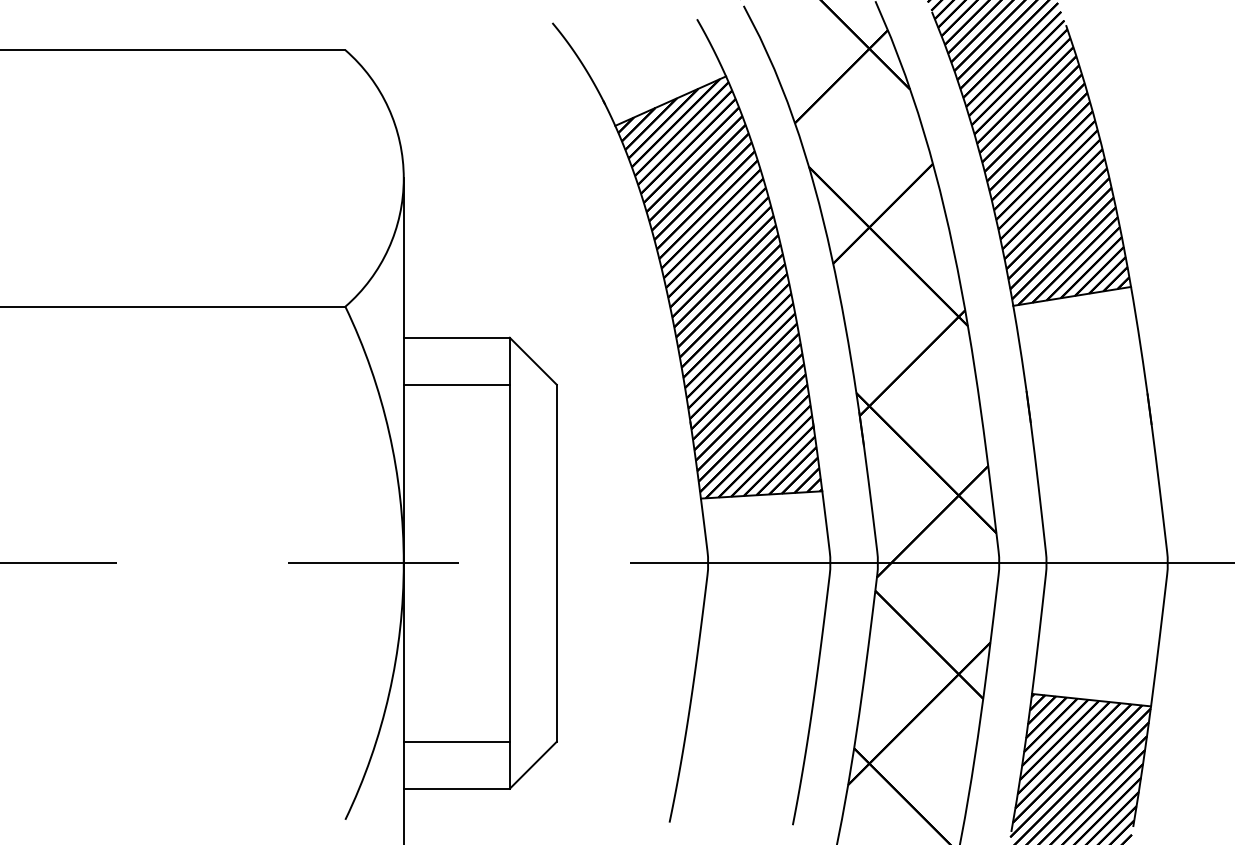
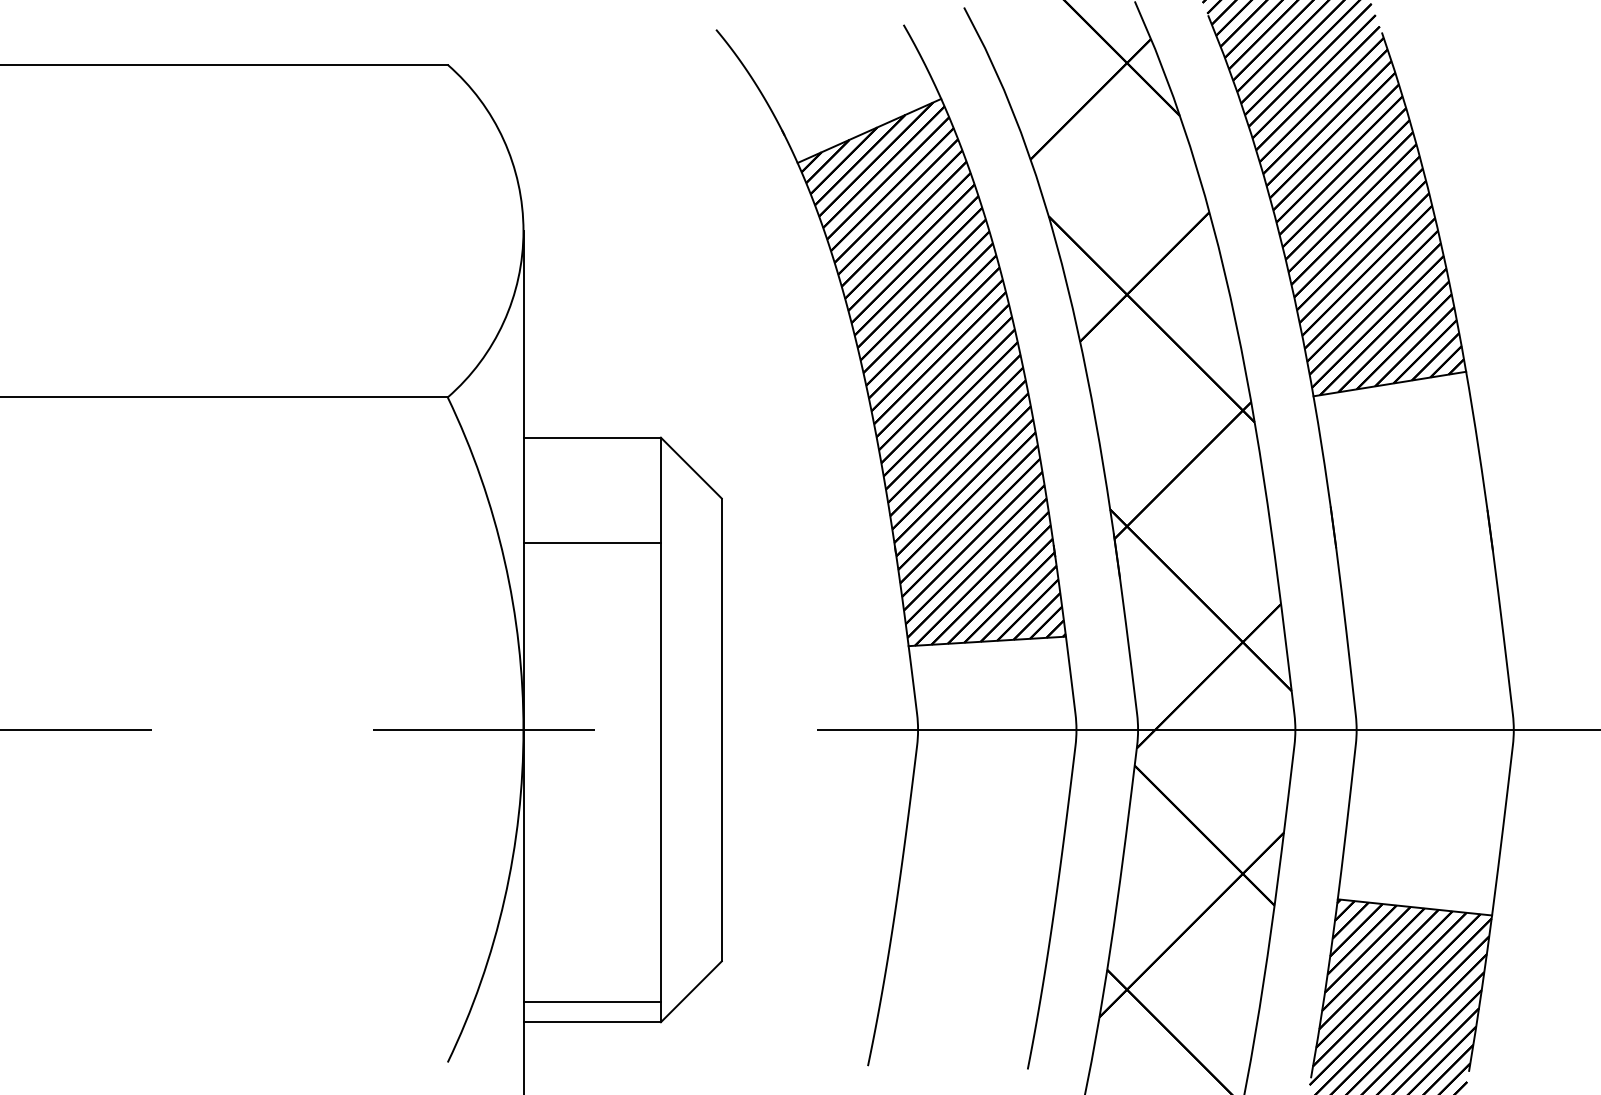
line: (456, 384) -> (591, 542), moved
line: (456, 741) -> (591, 1001), moved

